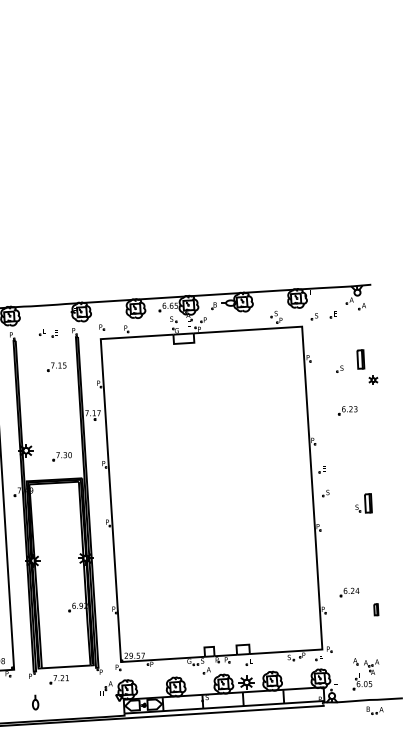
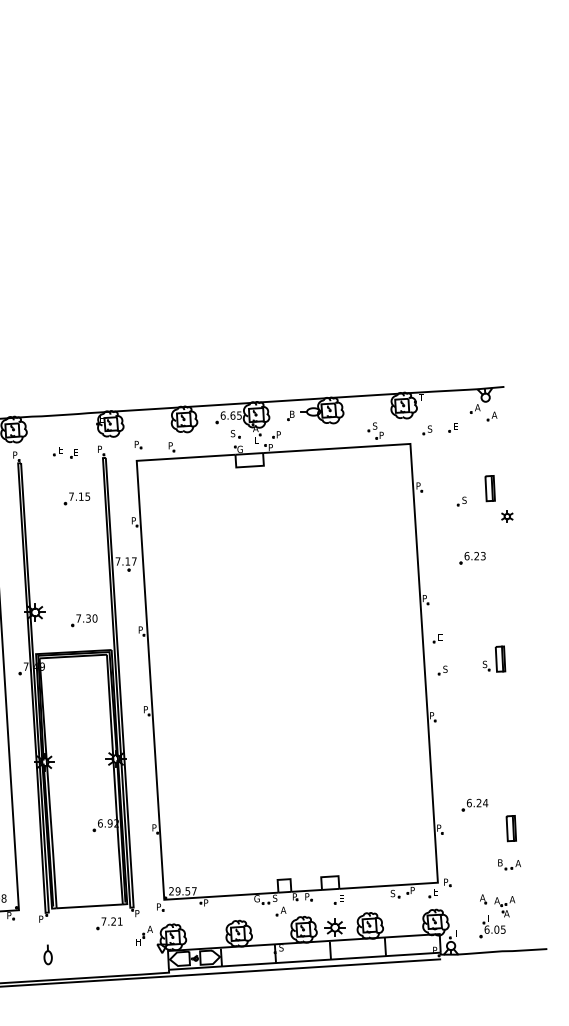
part: (363, 502) -> (494, 658), moved
part: (375, 609) -> (510, 828), size x1.67
part: (59, 679) -> (109, 923), moved
part: (375, 710) -> (509, 864), moved

